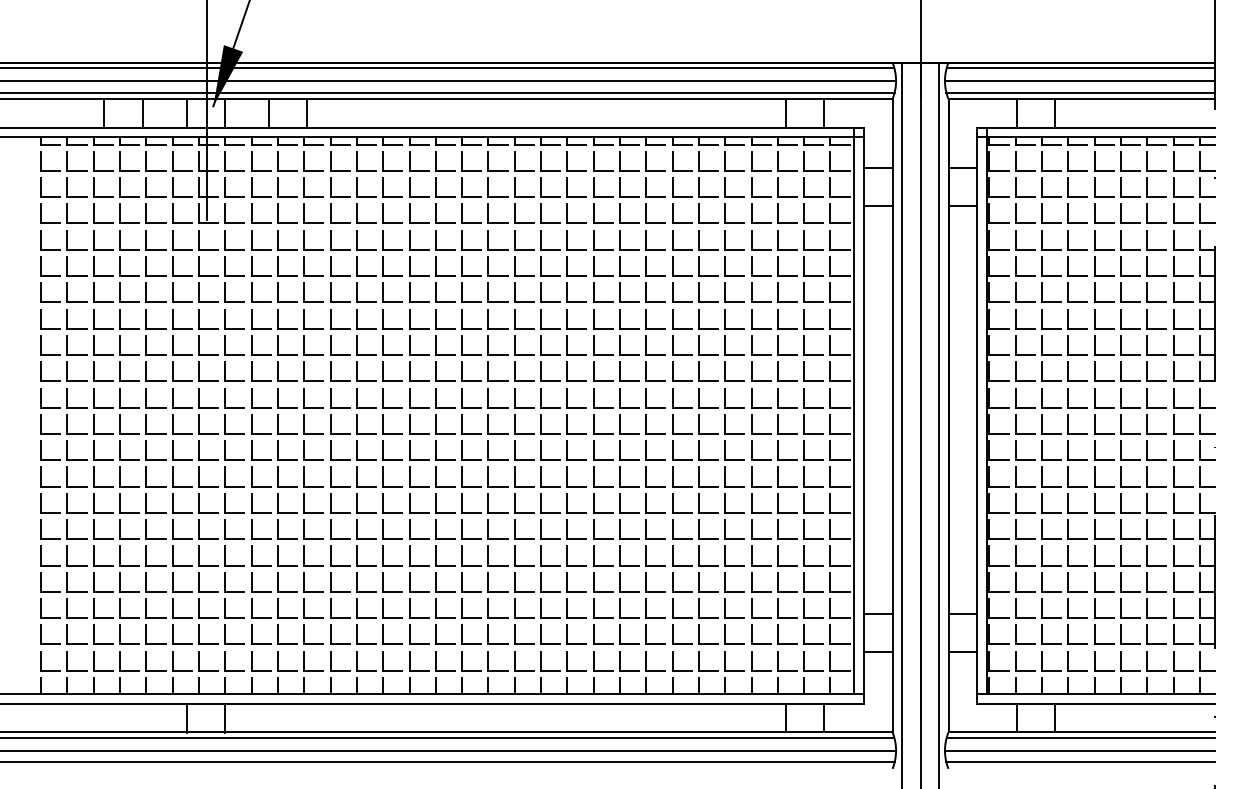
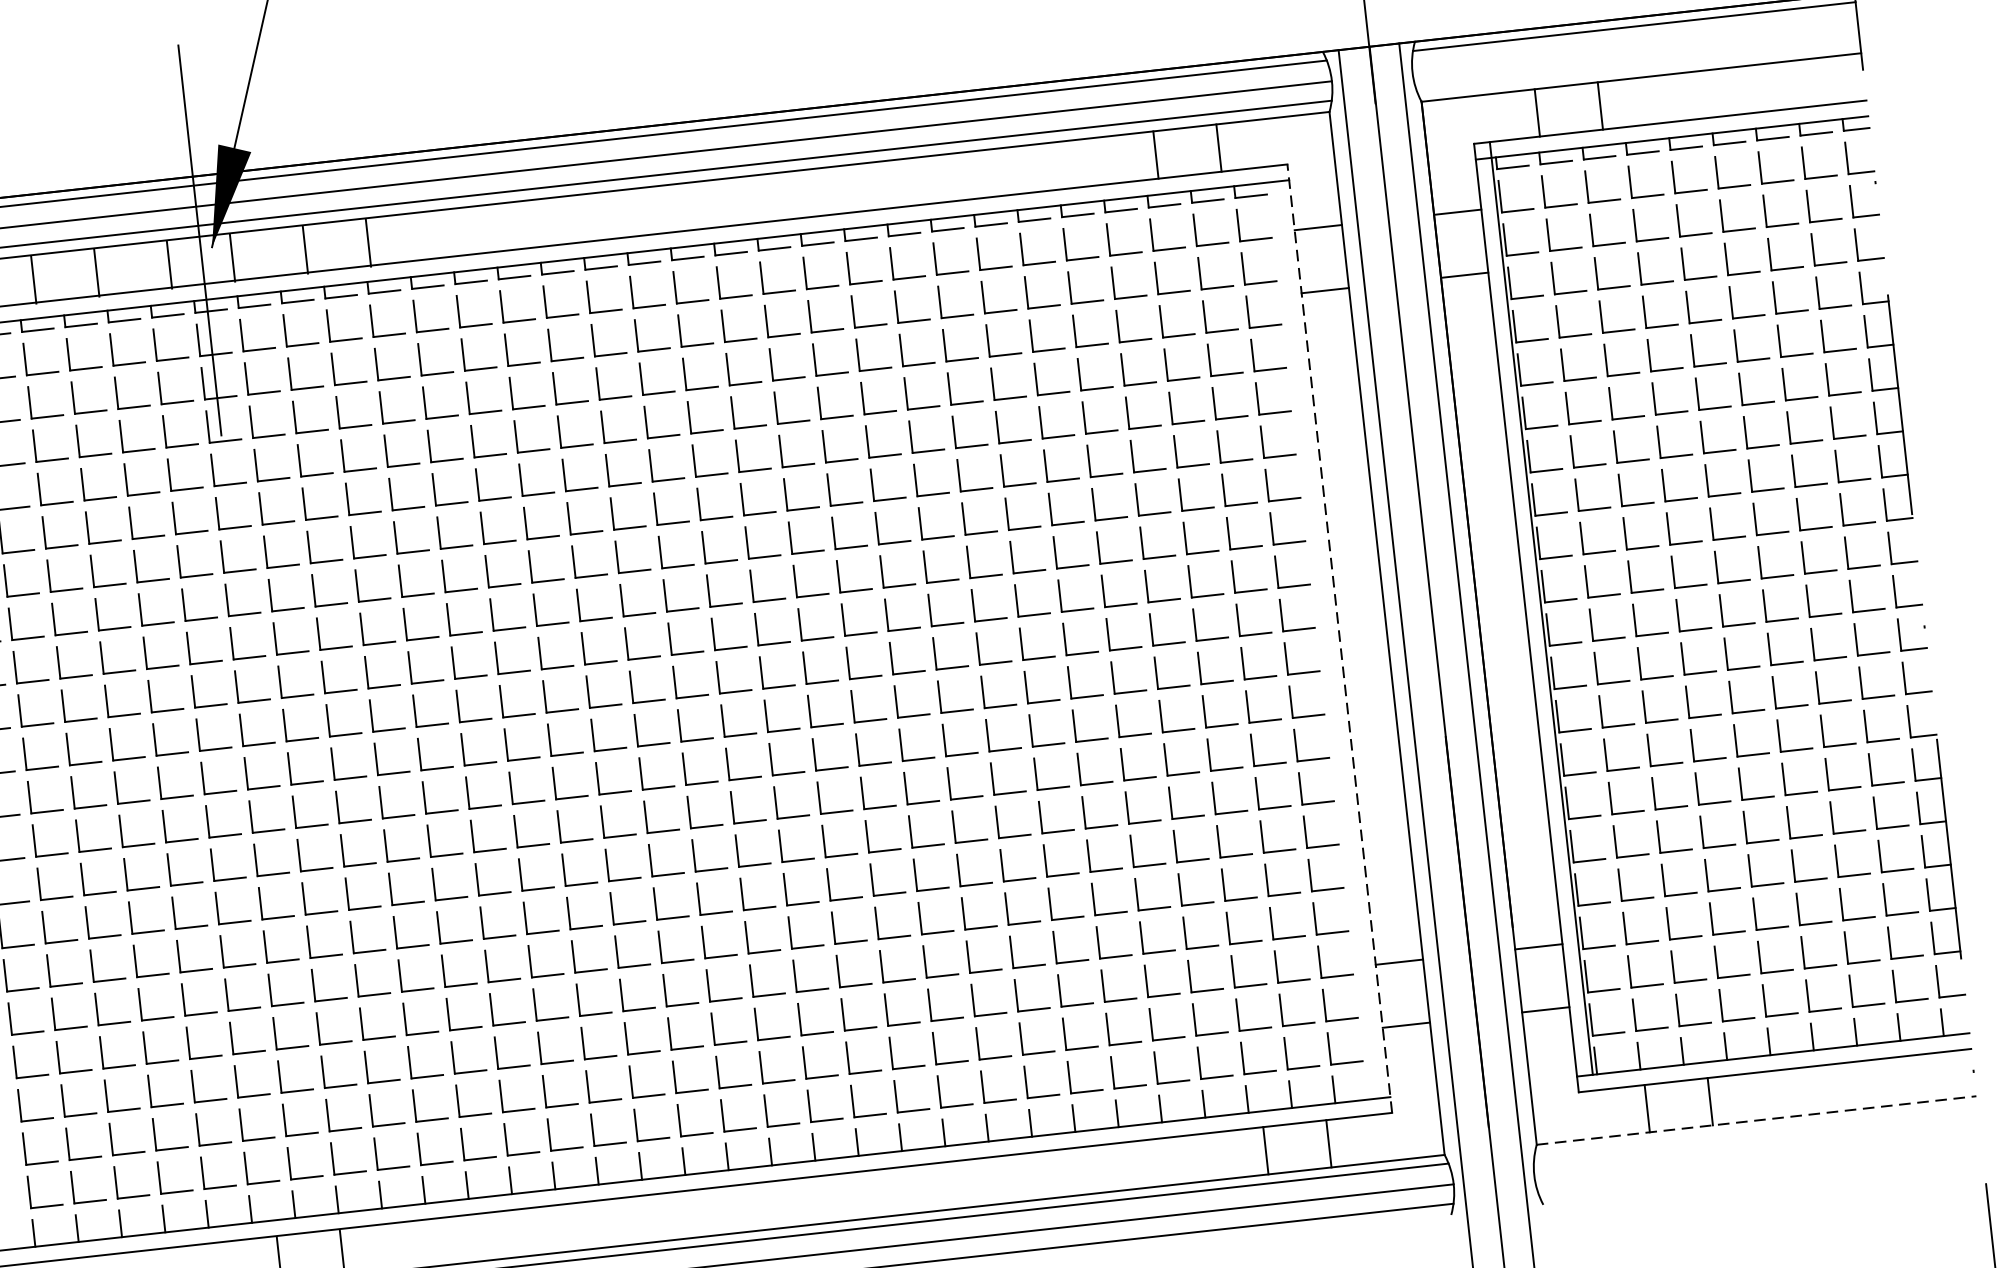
line: (1079, 80) -> (1633, 47), removed
line: (1080, 92) -> (1637, 66), removed
line: (854, 410) -> (1323, 631), removed
line: (863, 415) -> (1339, 638), solid -> dashed
line: (1082, 732) -> (1757, 1120), solid -> dashed
line: (1080, 737) -> (1755, 1129), removed
line: (1079, 750) -> (1755, 1150), removed
line: (1080, 762) -> (1759, 1170), removed

